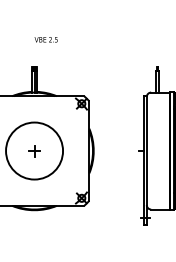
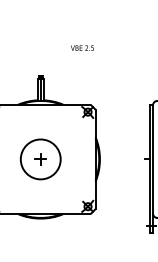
text: (45, 39) -> (81, 47), moved
circle: (34, 150) -> (40, 158), size x0.7

